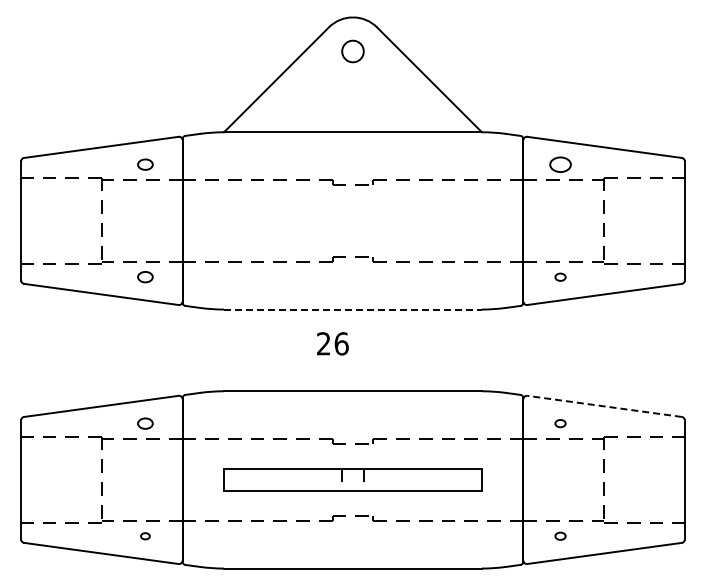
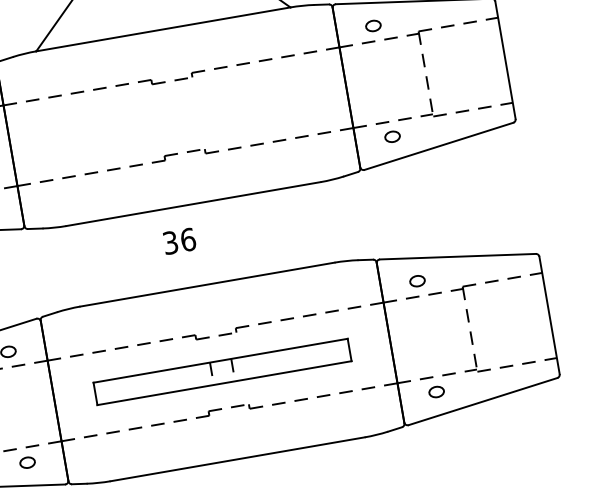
part: (560, 164) -> (373, 25), size x0.71
part: (560, 277) -> (392, 137), size x1.43
line: (352, 309) -> (193, 204), dashed -> solid
text: (323, 343) -> (170, 242), 26 -> 36
line: (604, 406) -> (457, 256), dashed -> solid
part: (560, 423) -> (417, 281), size x1.43
part: (145, 536) -> (27, 463), size x1.67
part: (560, 536) -> (436, 392), size x1.43

